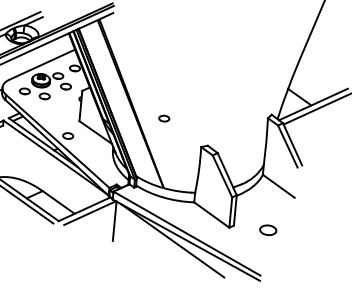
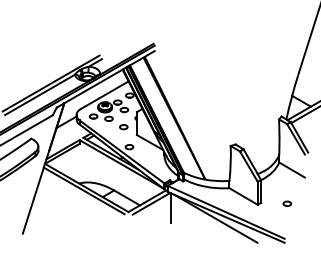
part: (163, 119) -> (123, 127), moved
part: (268, 229) -> (287, 203), size x0.62

